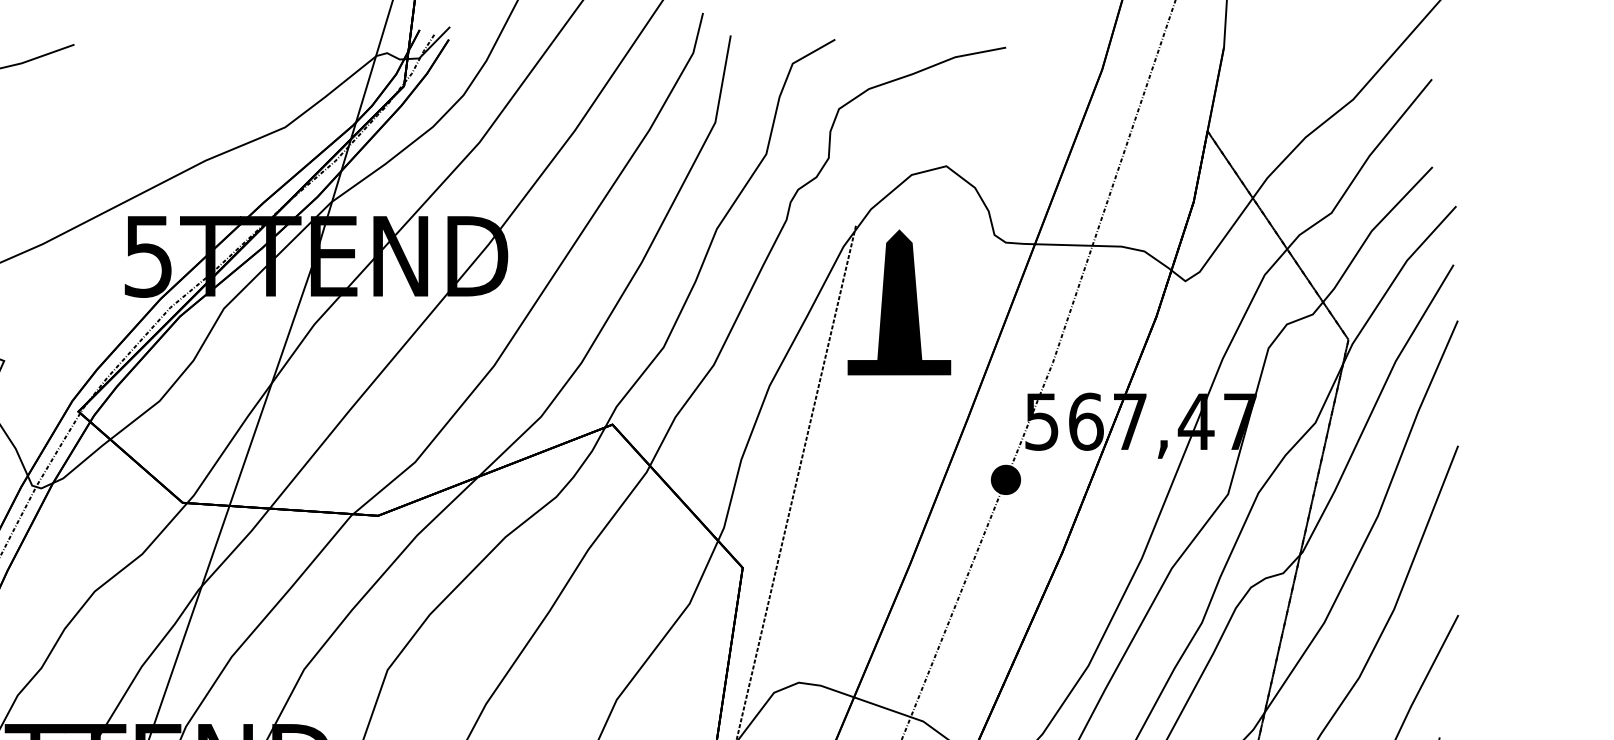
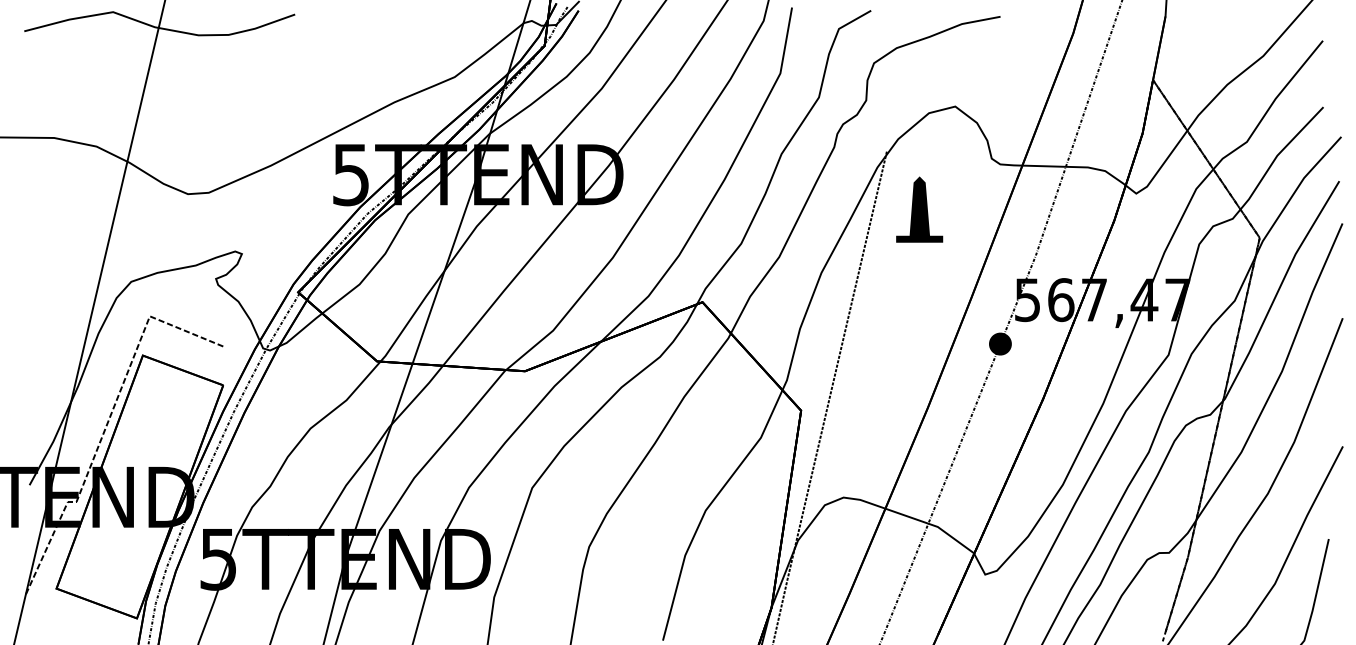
part: (899, 302) -> (919, 209), size x0.6

